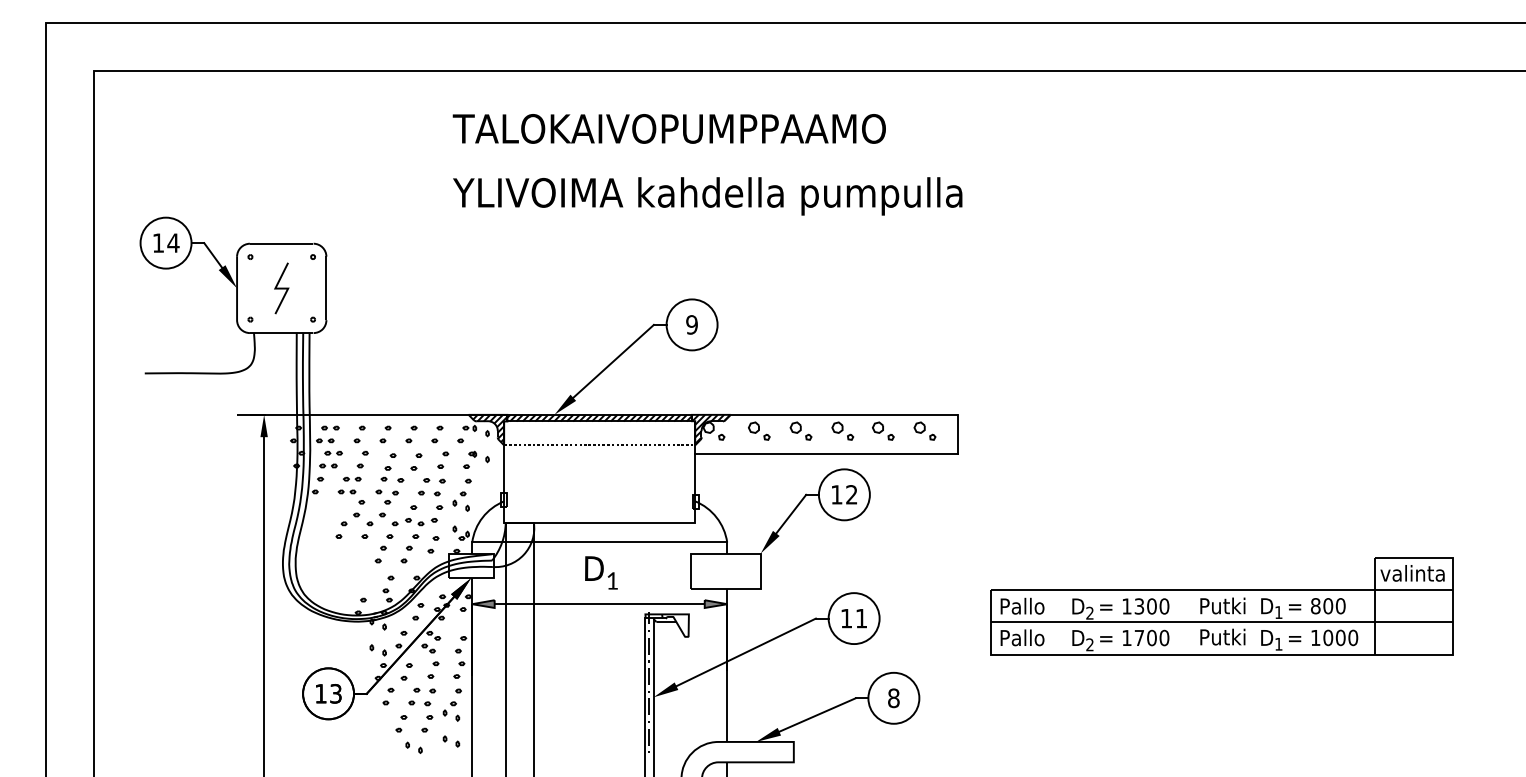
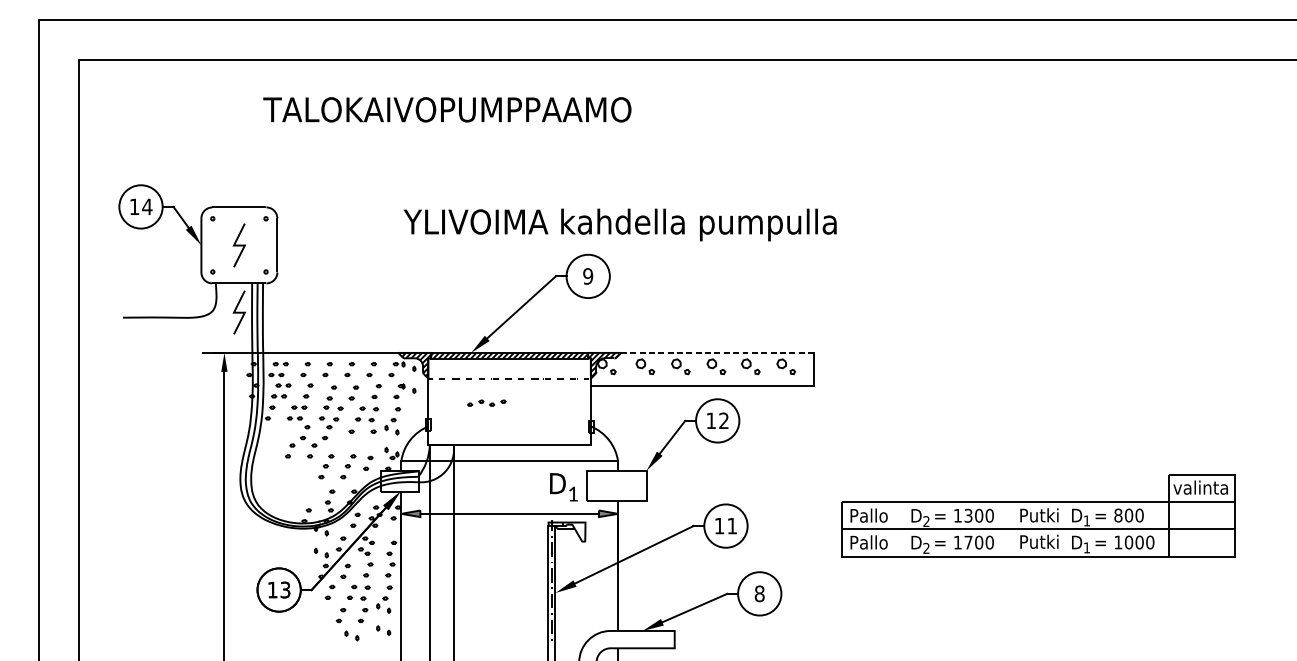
text: (668, 128) -> (446, 109), moved
text: (707, 196) -> (620, 225), moved
line: (281, 367) -> (239, 312), added
line: (844, 414) -> (717, 352), solid -> dashed
part: (414, 522) -> (486, 403), moved
text: (601, 572) -> (563, 486), moved

